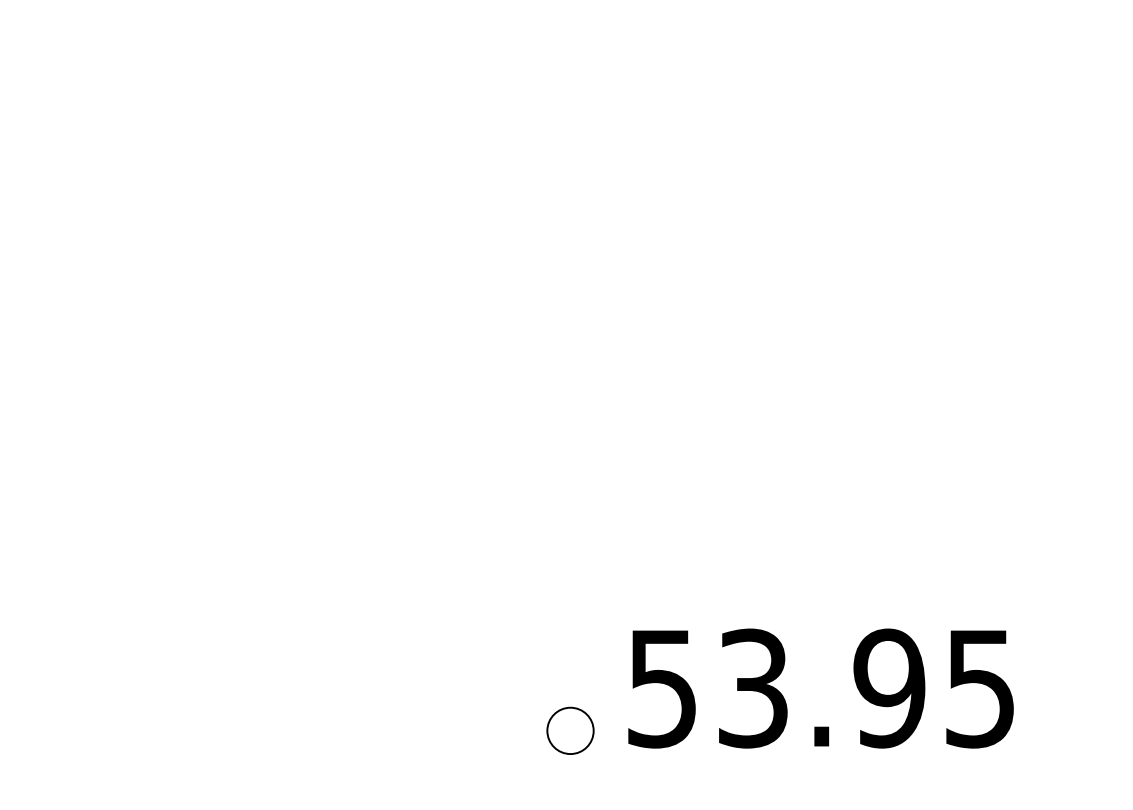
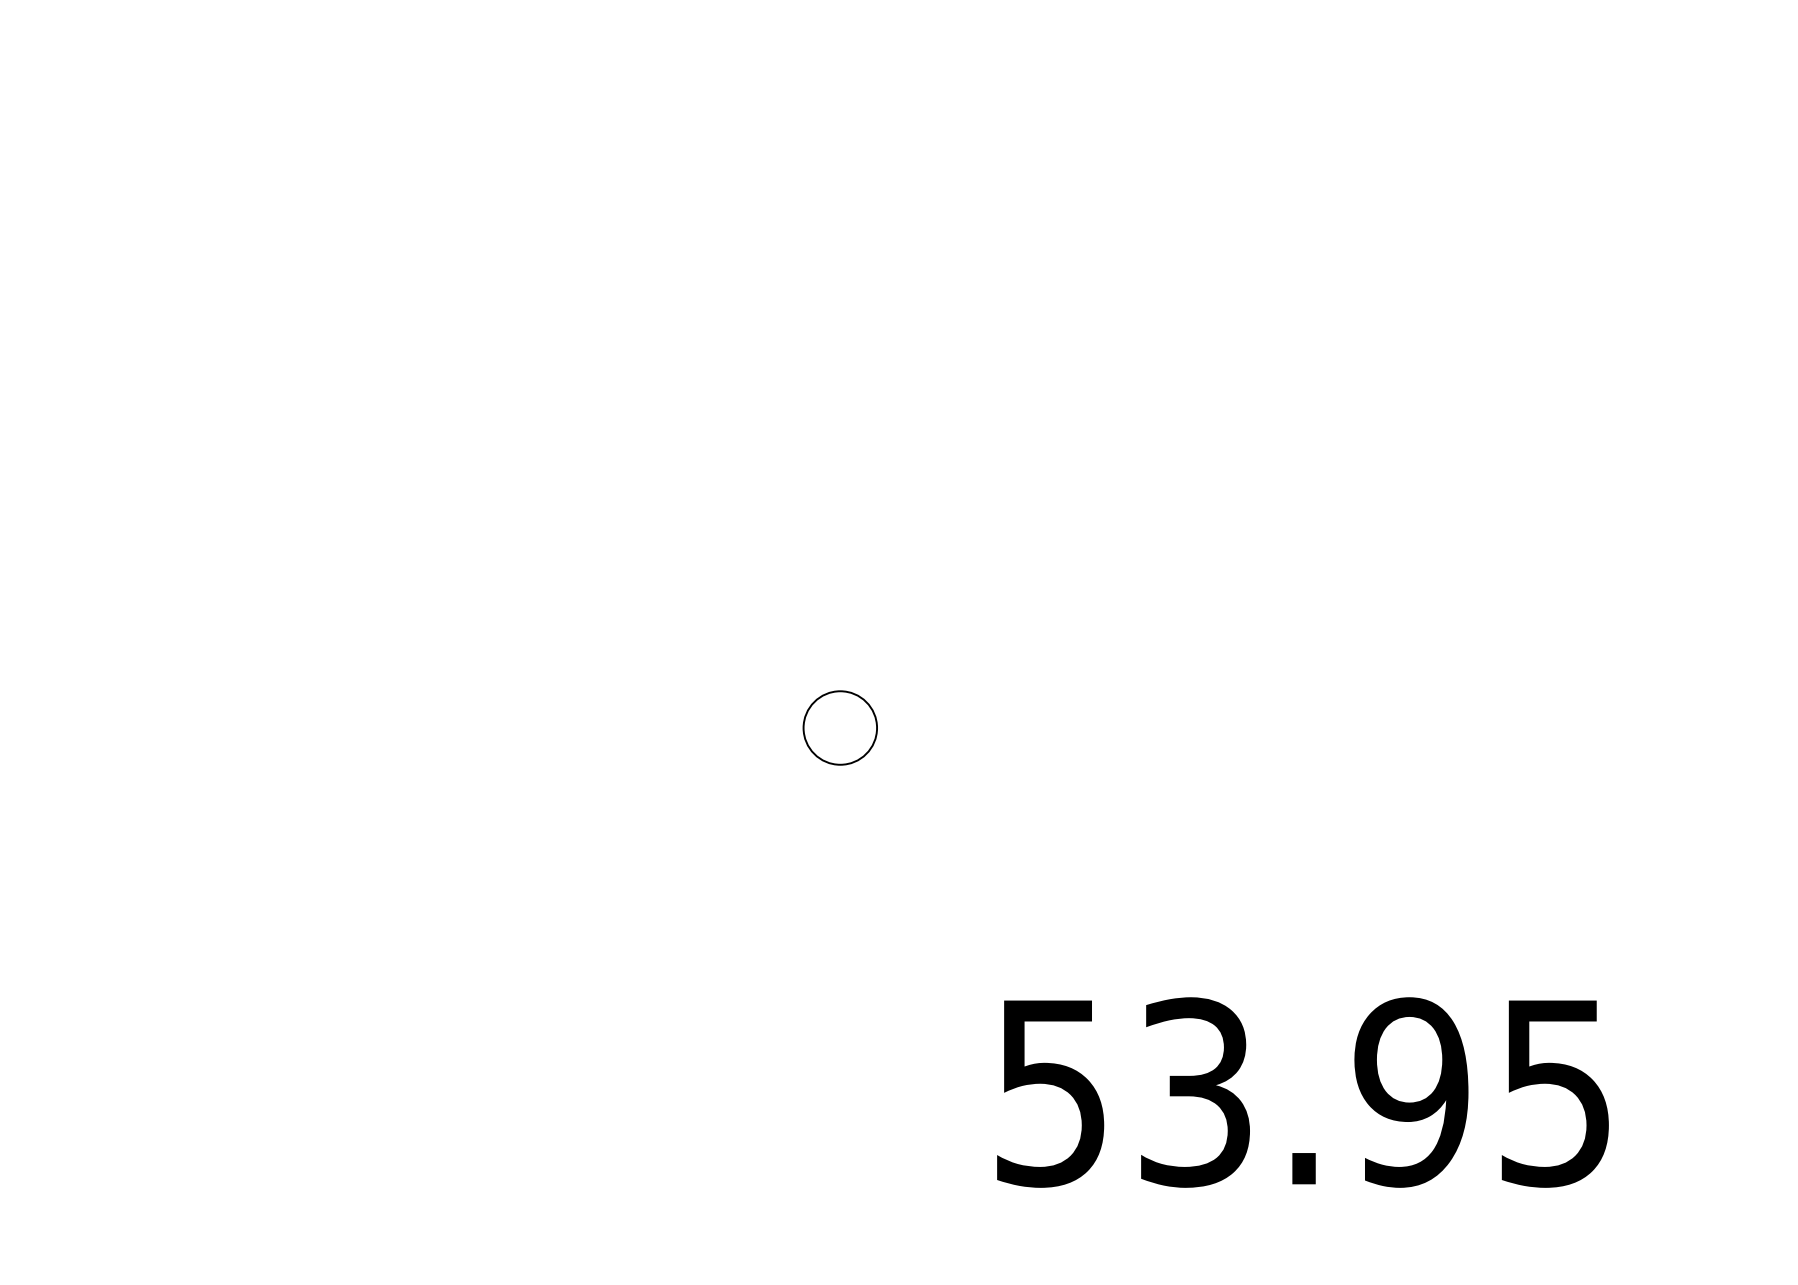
part: (570, 730) -> (840, 727), moved

